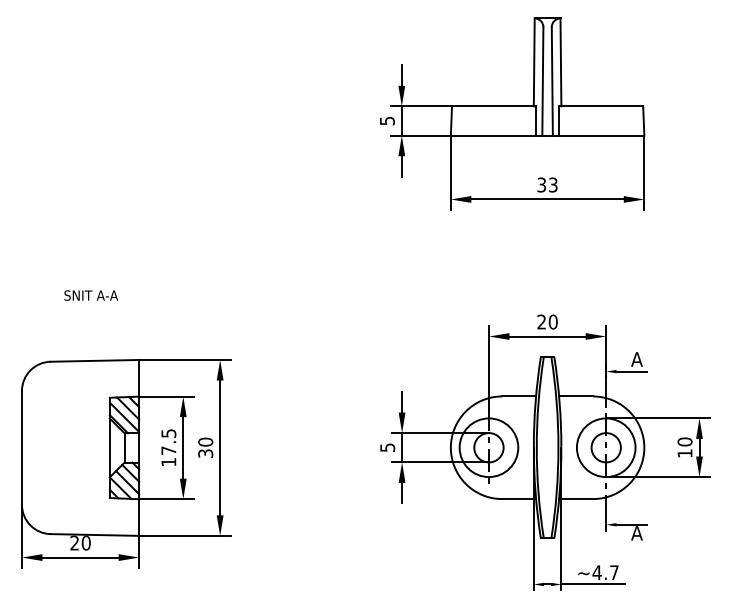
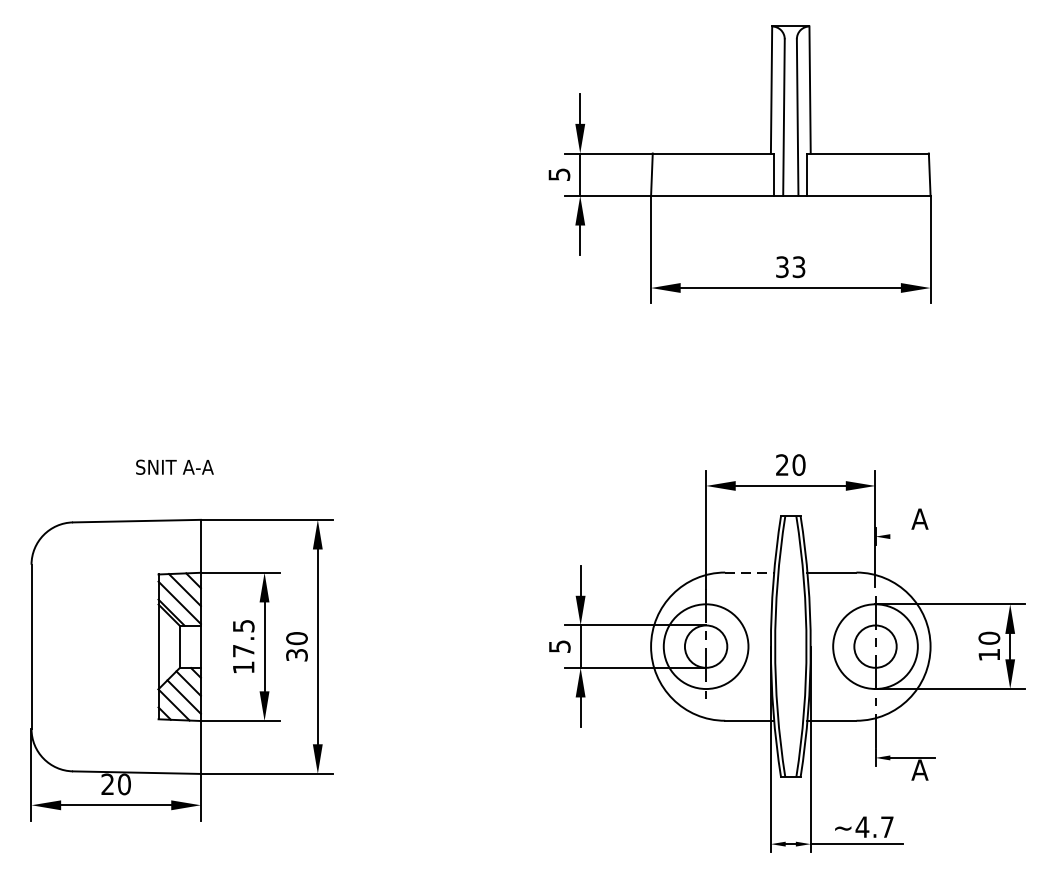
text: (91, 295) -> (175, 467), moved
line: (631, 371) -> (912, 536), removed
line: (519, 396) -> (750, 572), solid -> dashed

